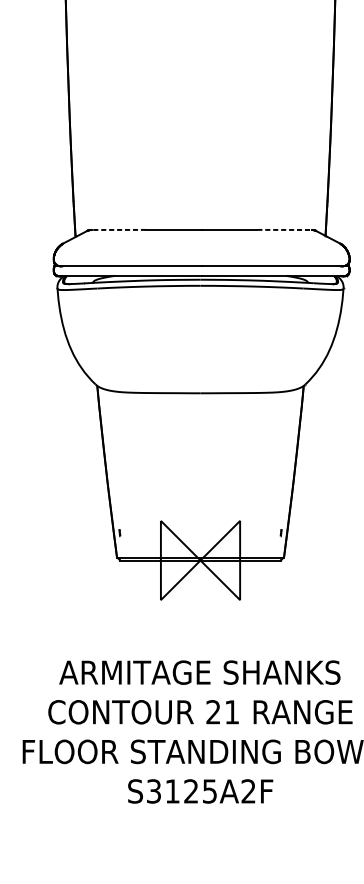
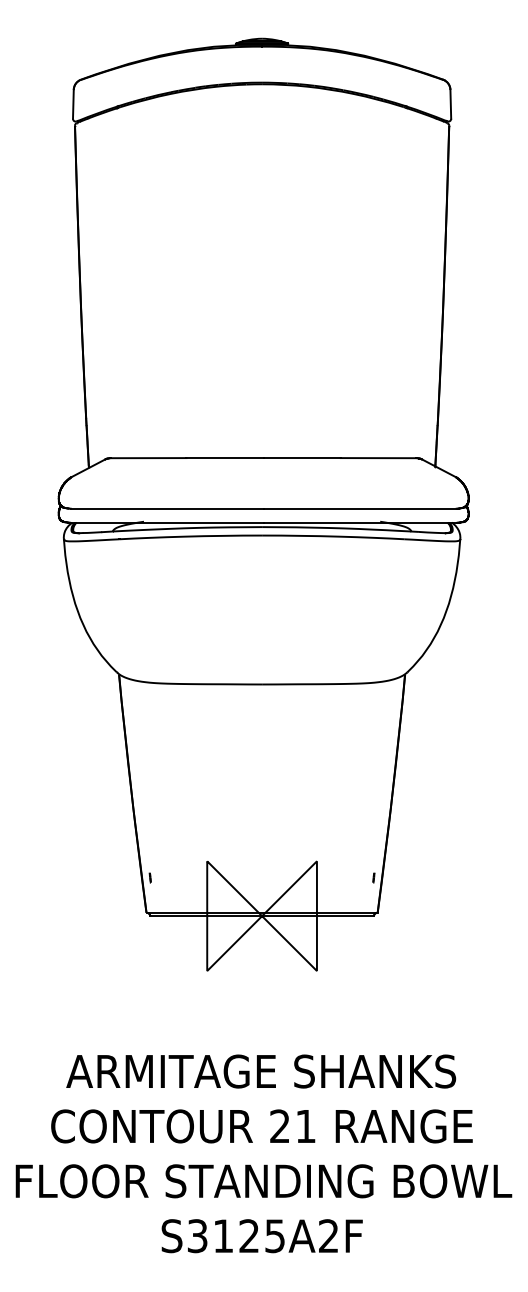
line: (118, 230) -> (148, 458), dashed -> solid
line: (284, 230) -> (378, 458), dashed -> solid

